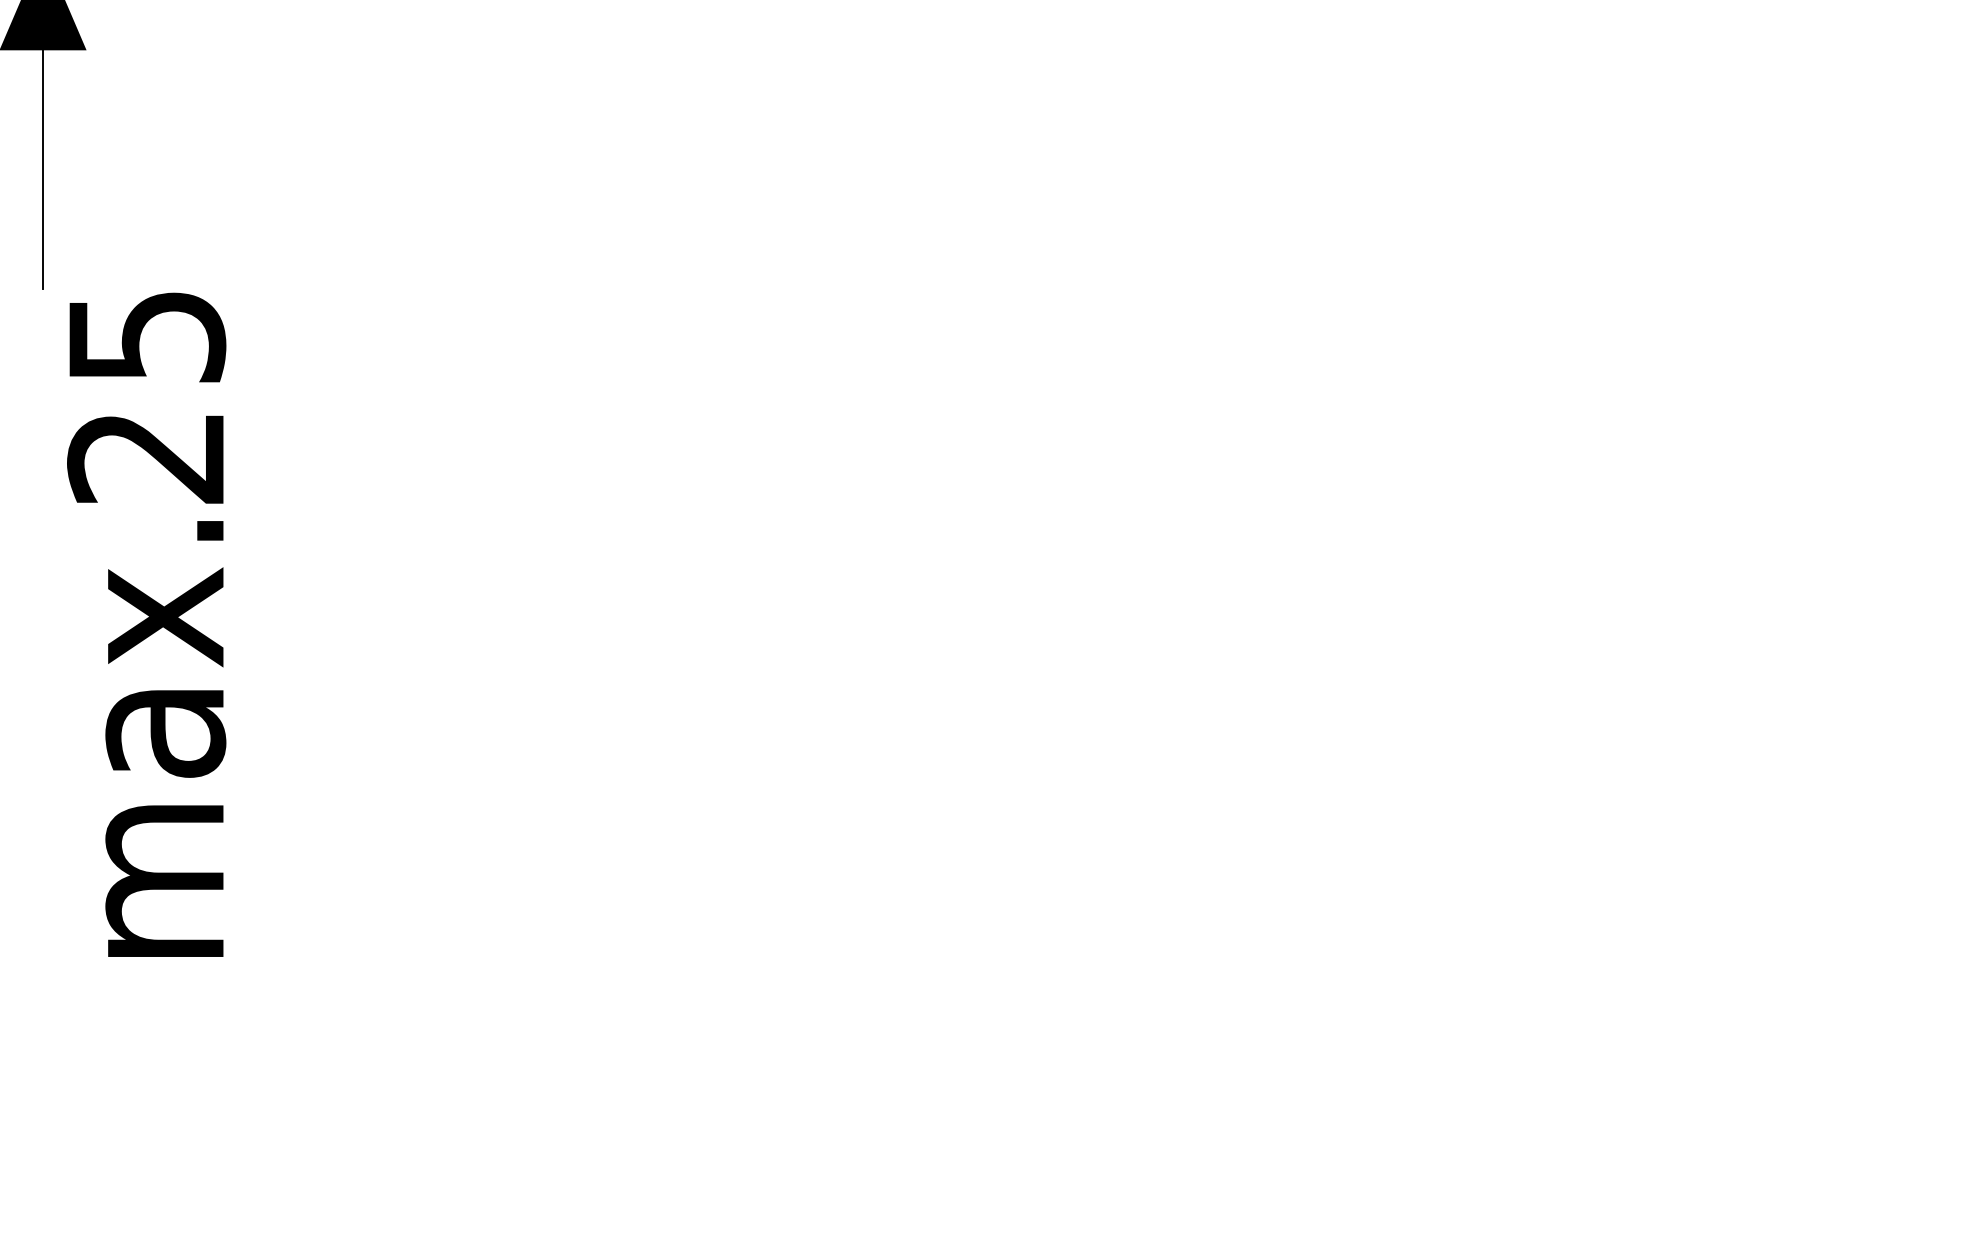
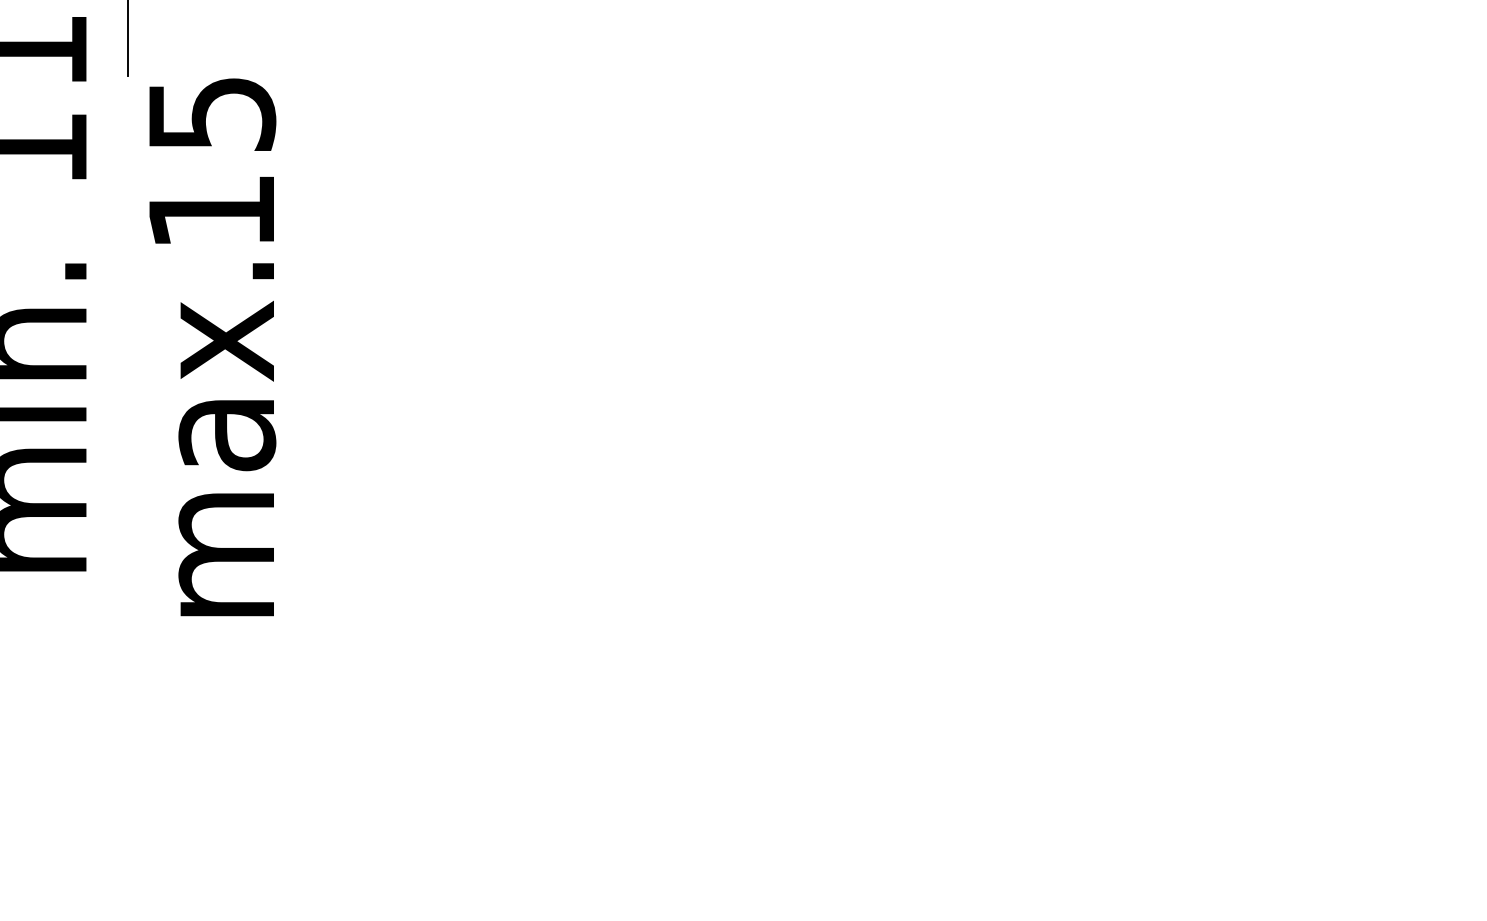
text: (145, 458) -> (210, 212), 25 -> 15

